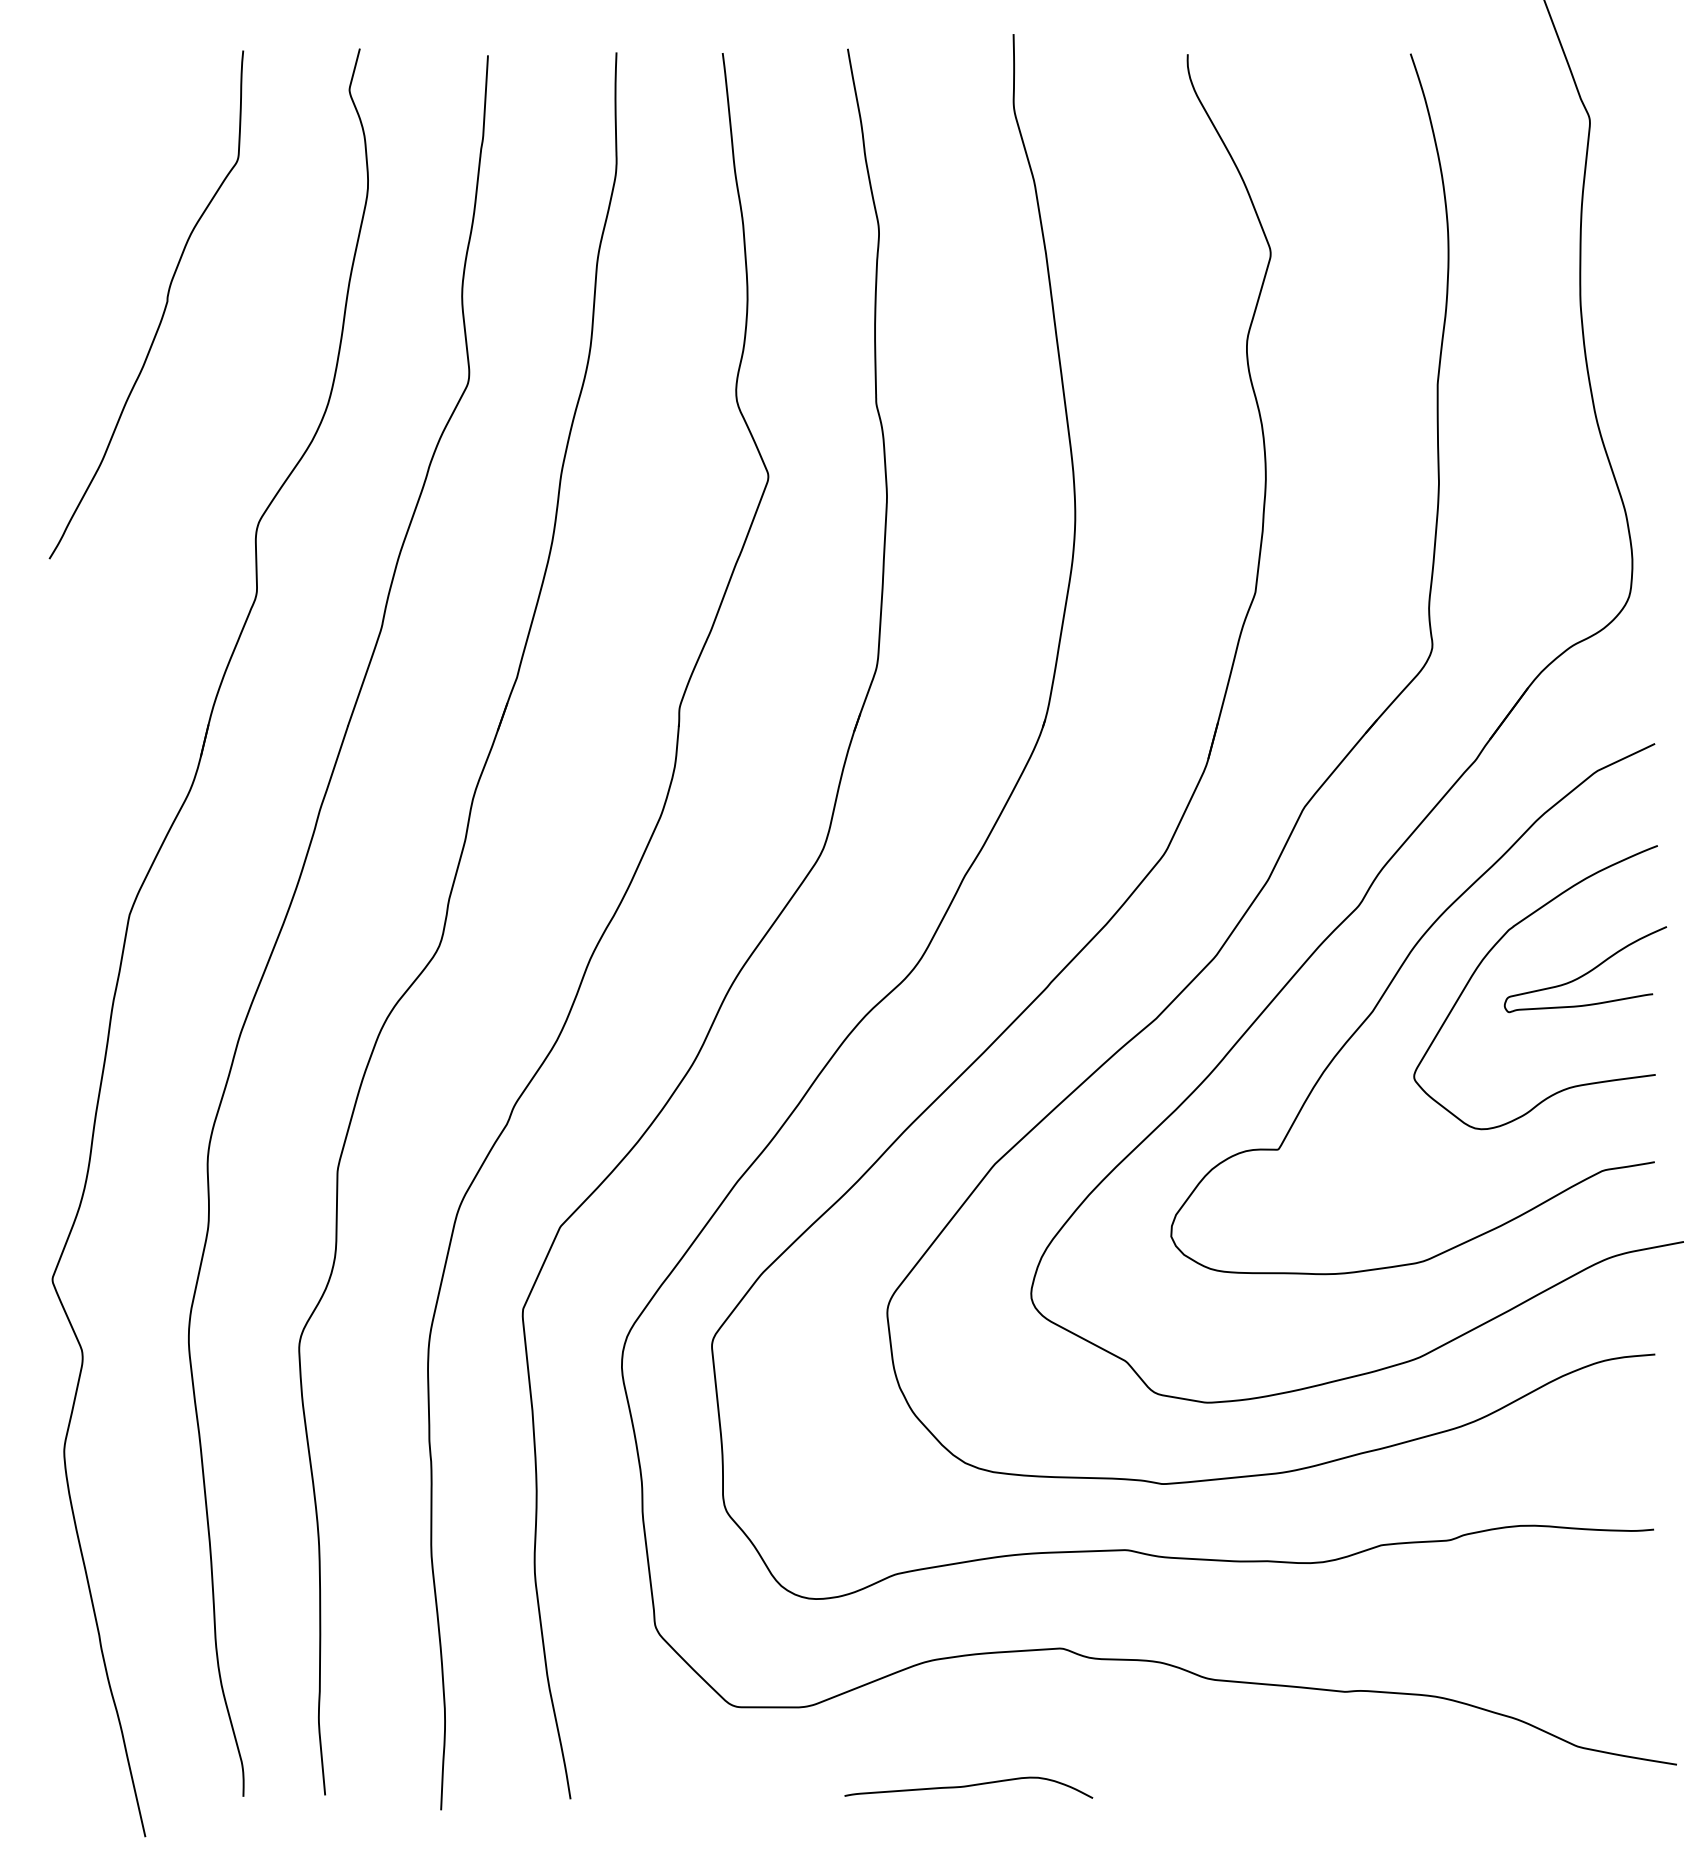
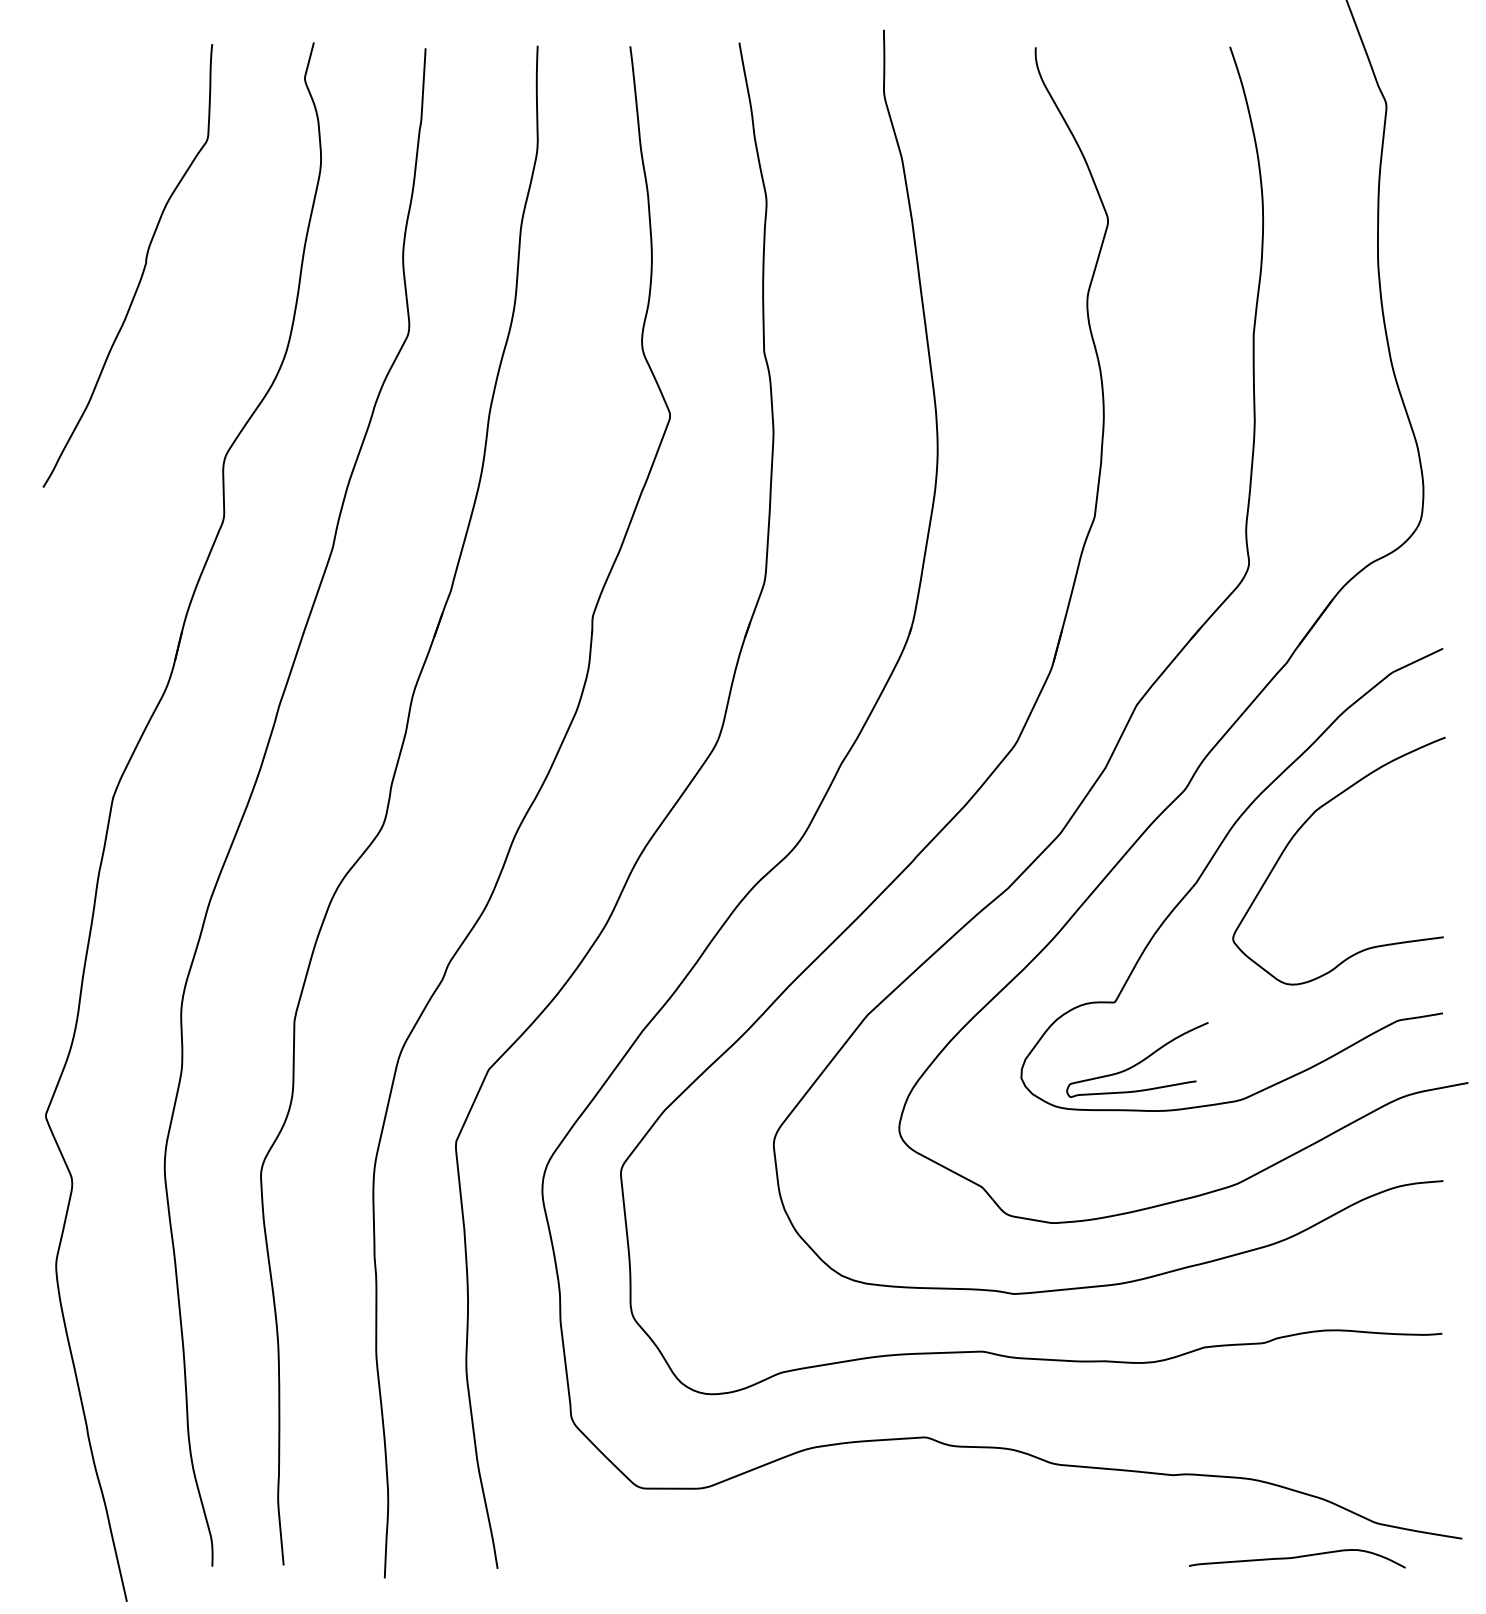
curve: (1587, 971) -> (1139, 1061), moved
curve: (968, 1786) -> (1297, 1557), moved

